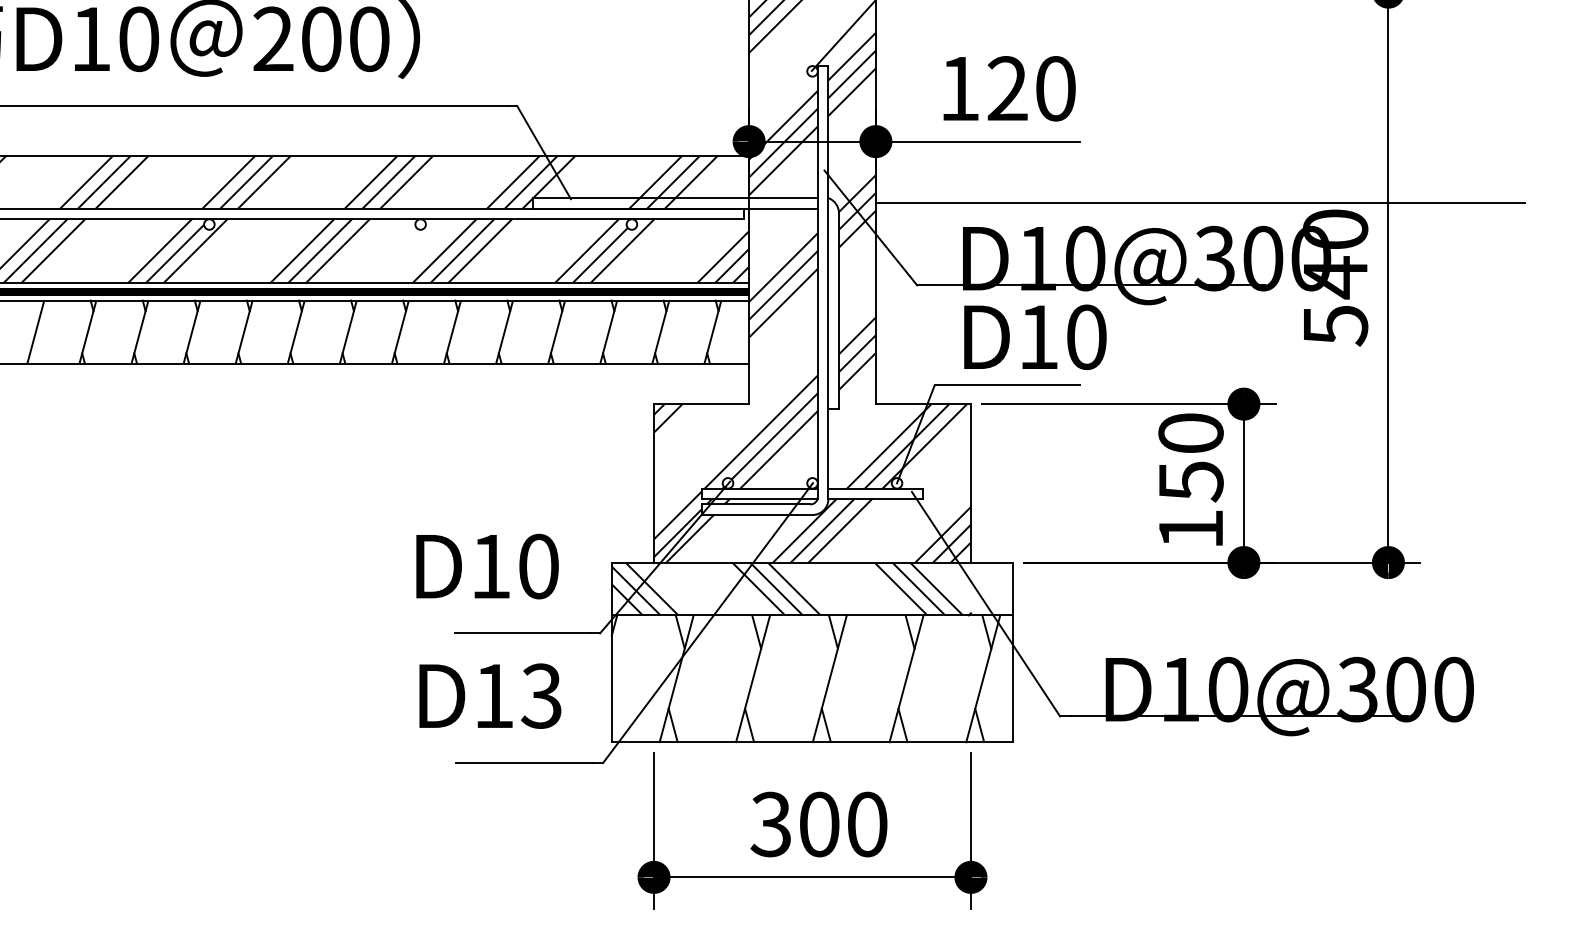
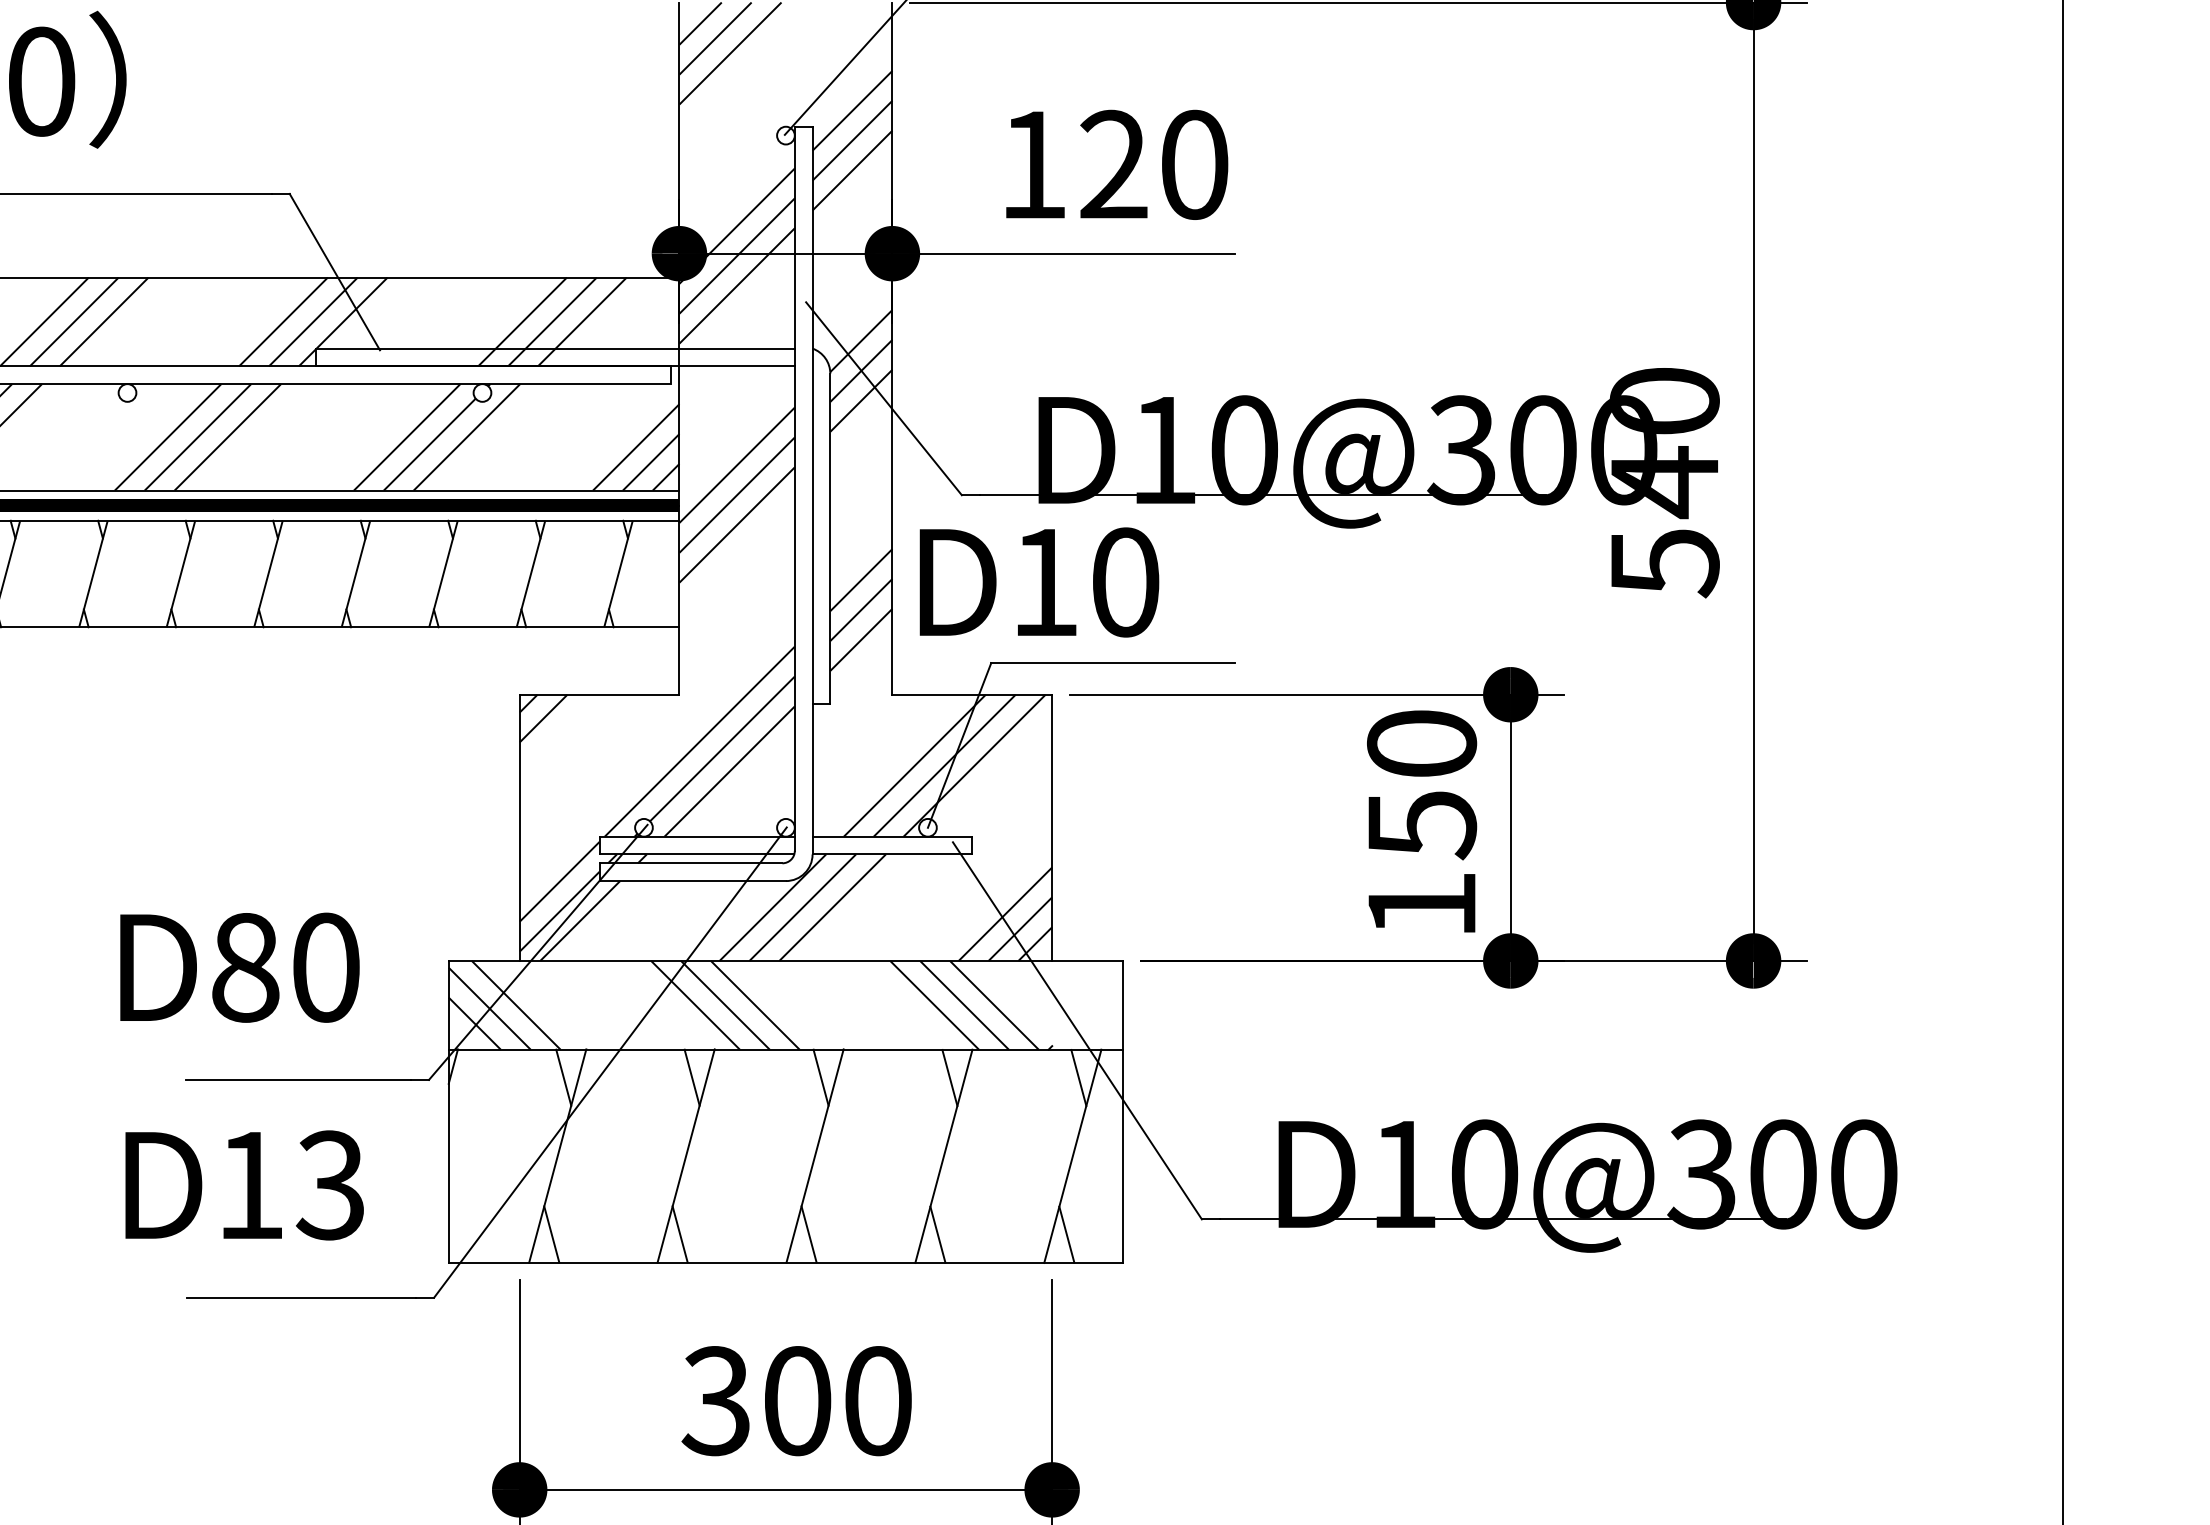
line: (1199, 203) -> (1436, 357), removed
text: (1035, 337) -> (1039, 582), moved
text: (491, 566) -> (246, 967), D10 -> D80

